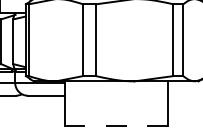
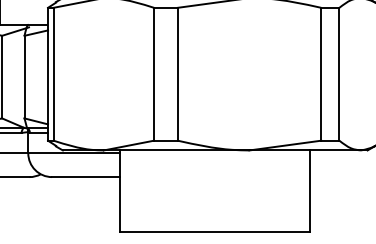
line: (115, 125) -> (213, 232), dashed -> solid

